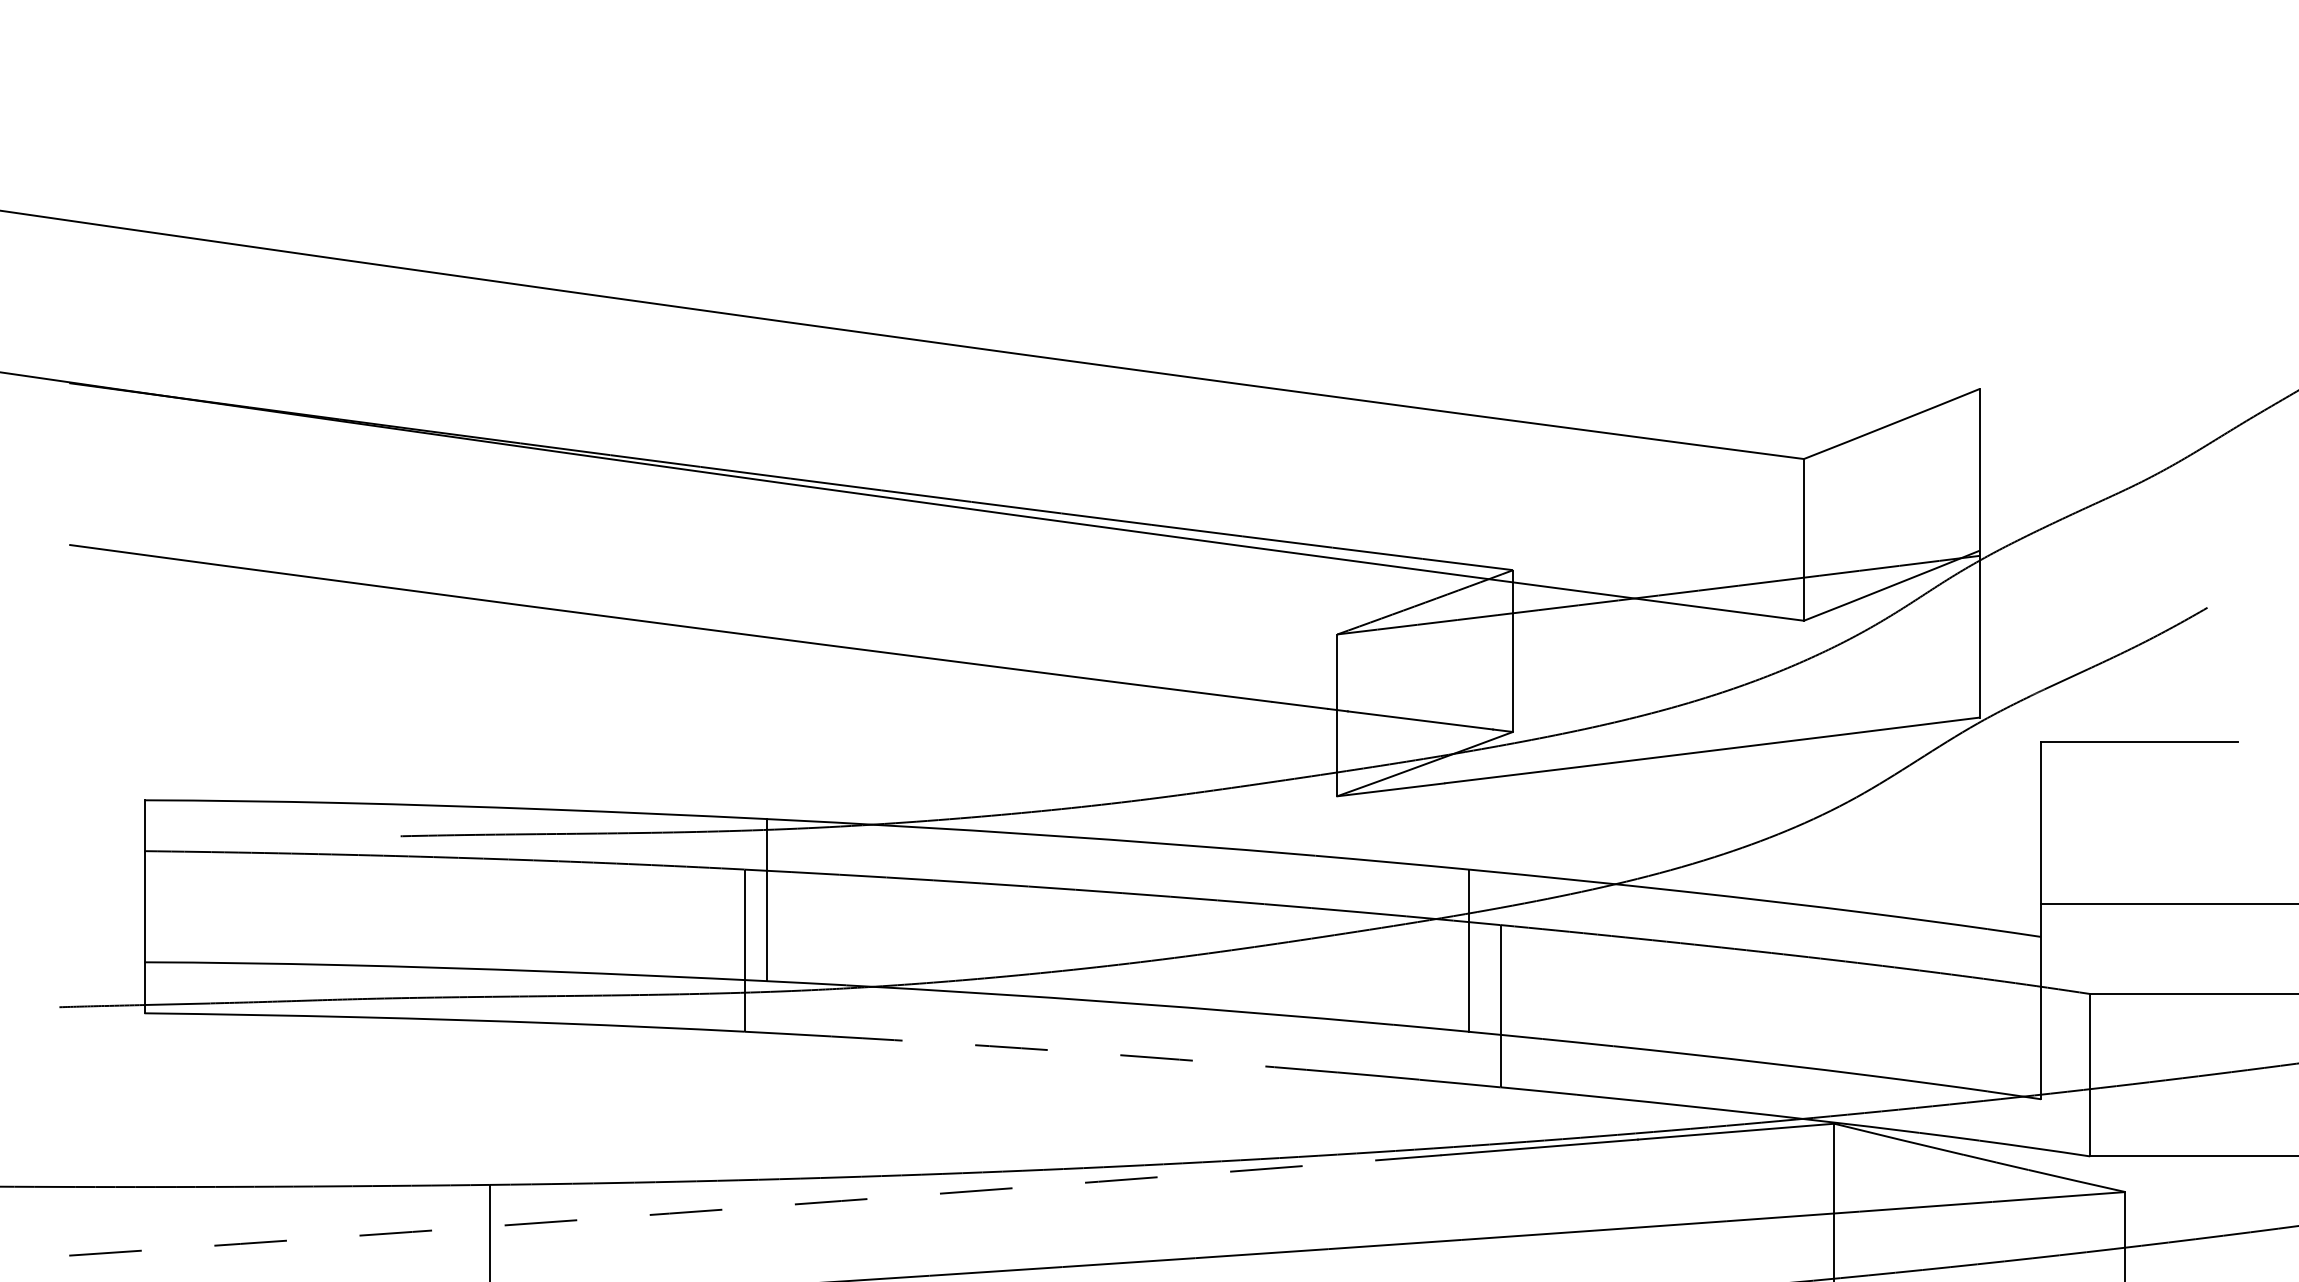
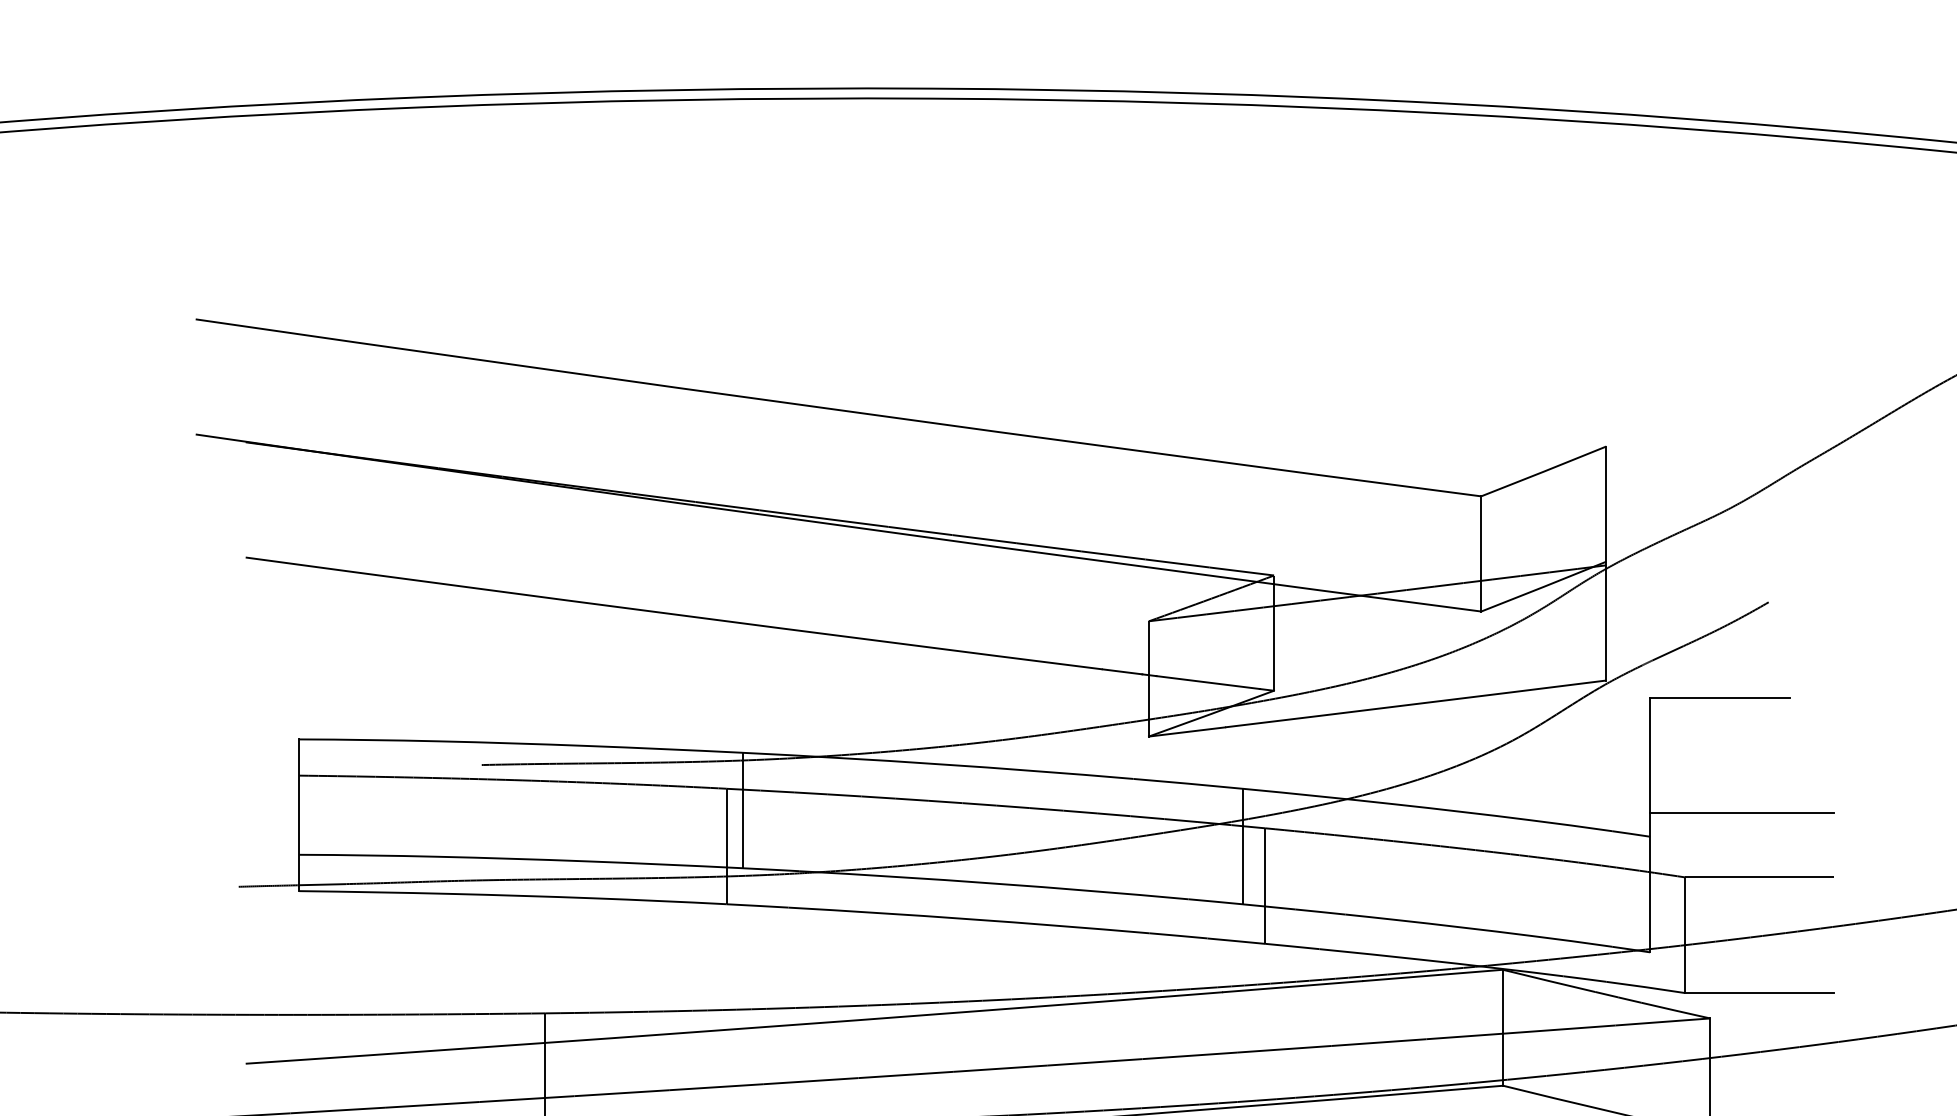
arc: (1084, 1053) -> (968, 919), dashed -> solid
arc: (755, 1207) -> (734, 1029), dashed -> solid

